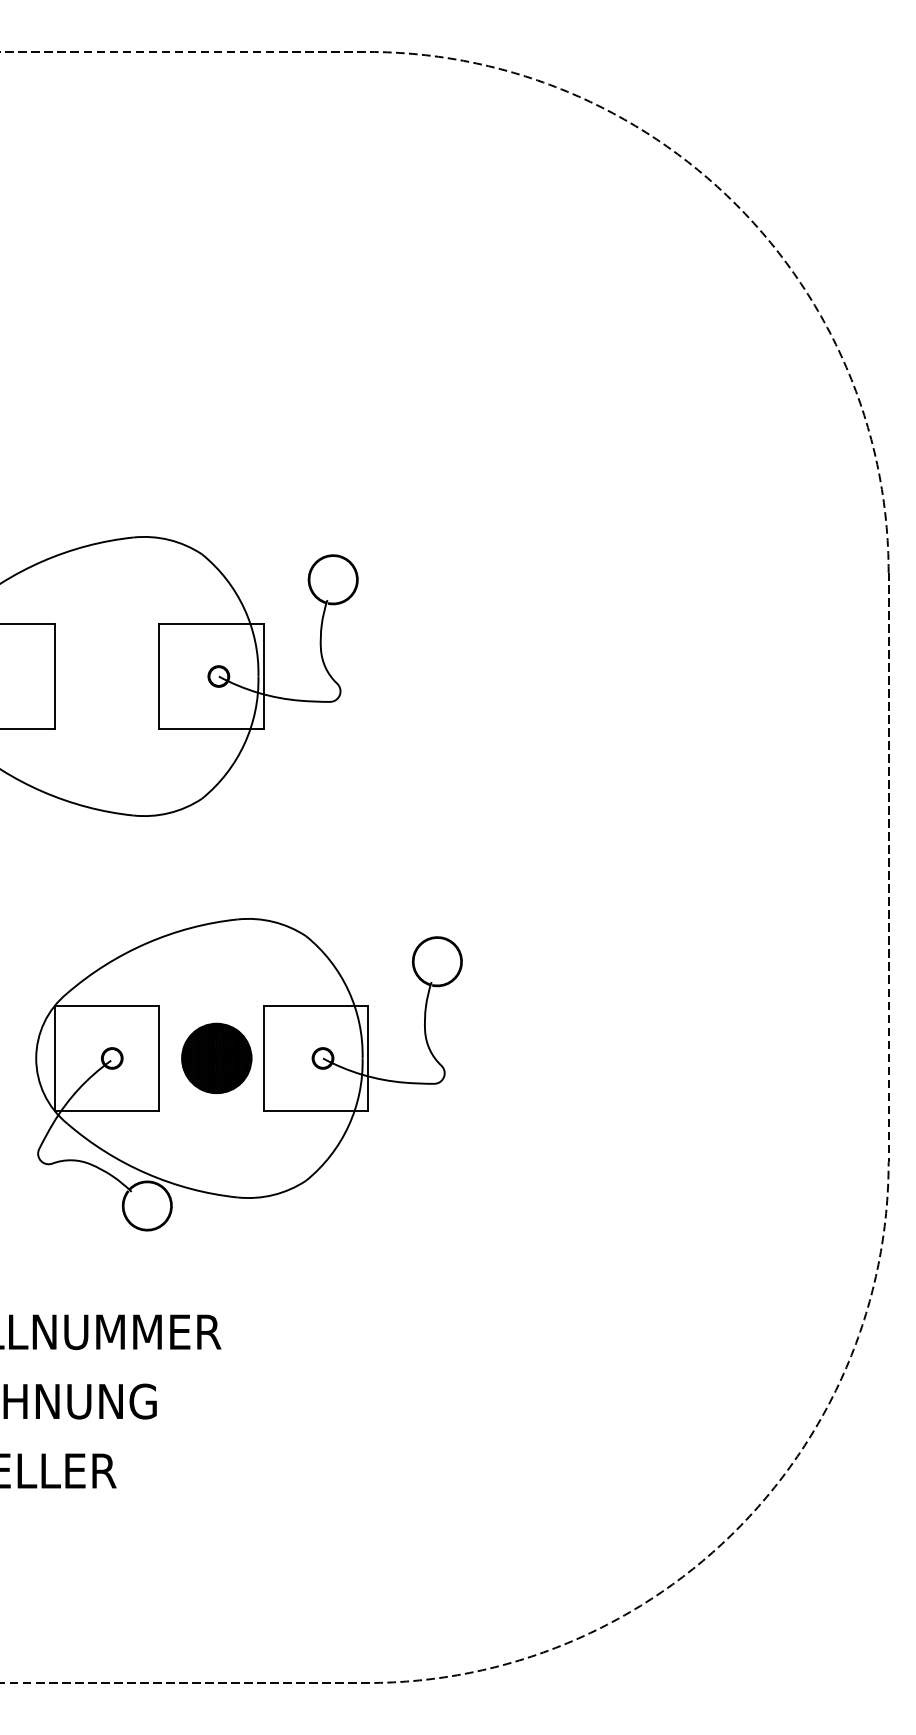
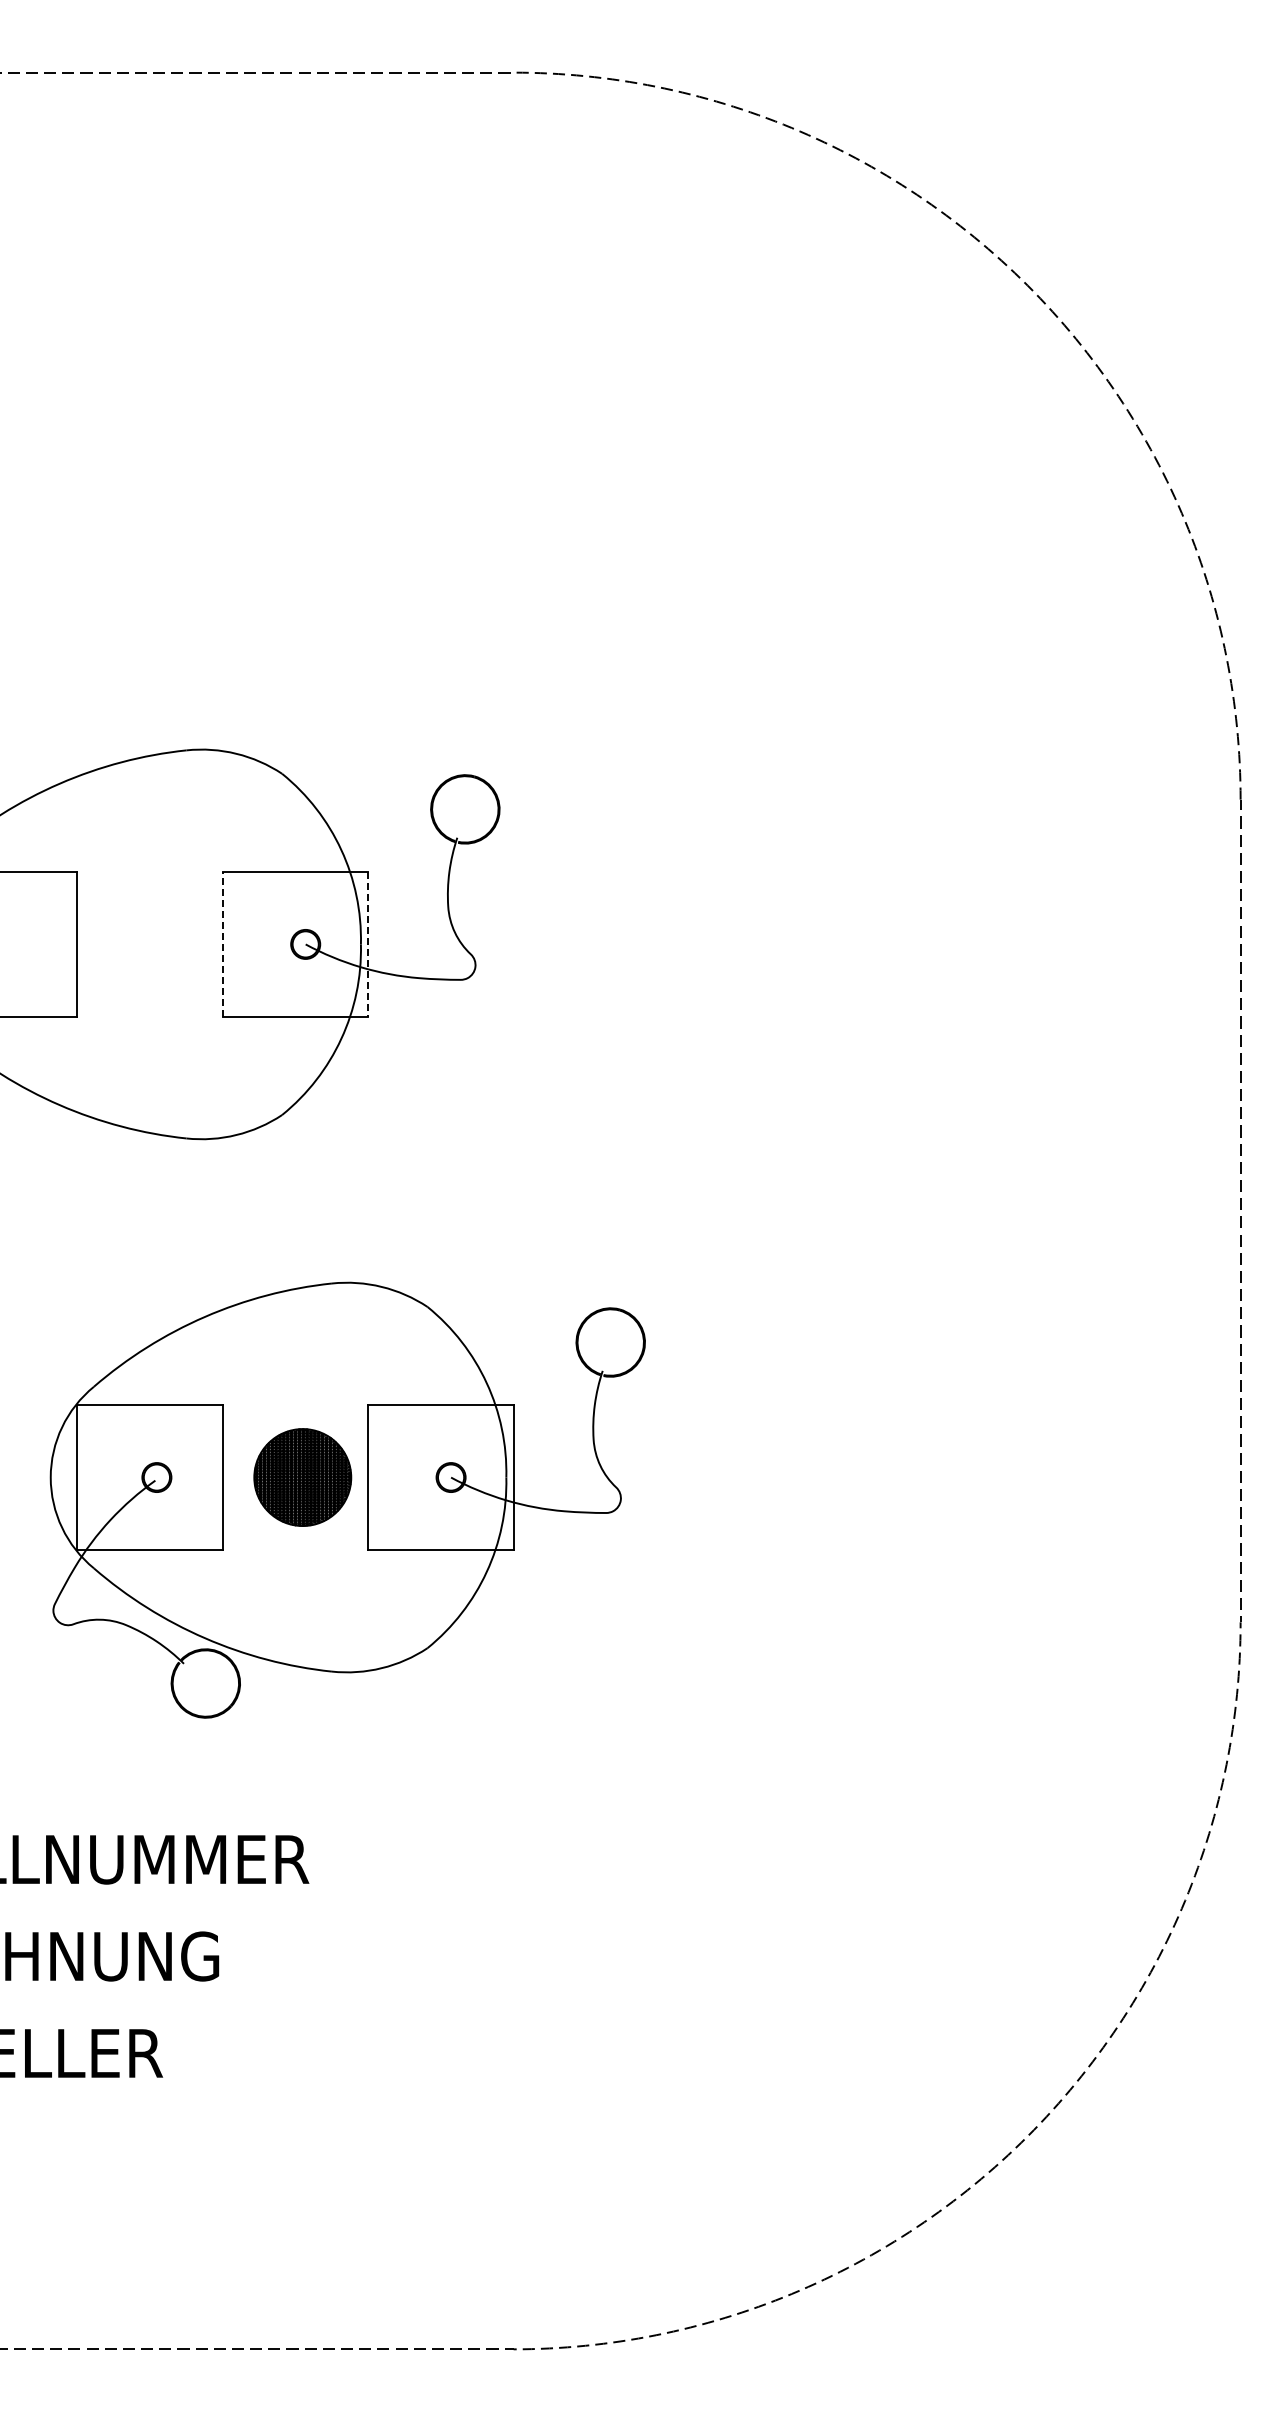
line: (159, 676) -> (222, 944), solid -> dashed
line: (263, 676) -> (368, 944), solid -> dashed

